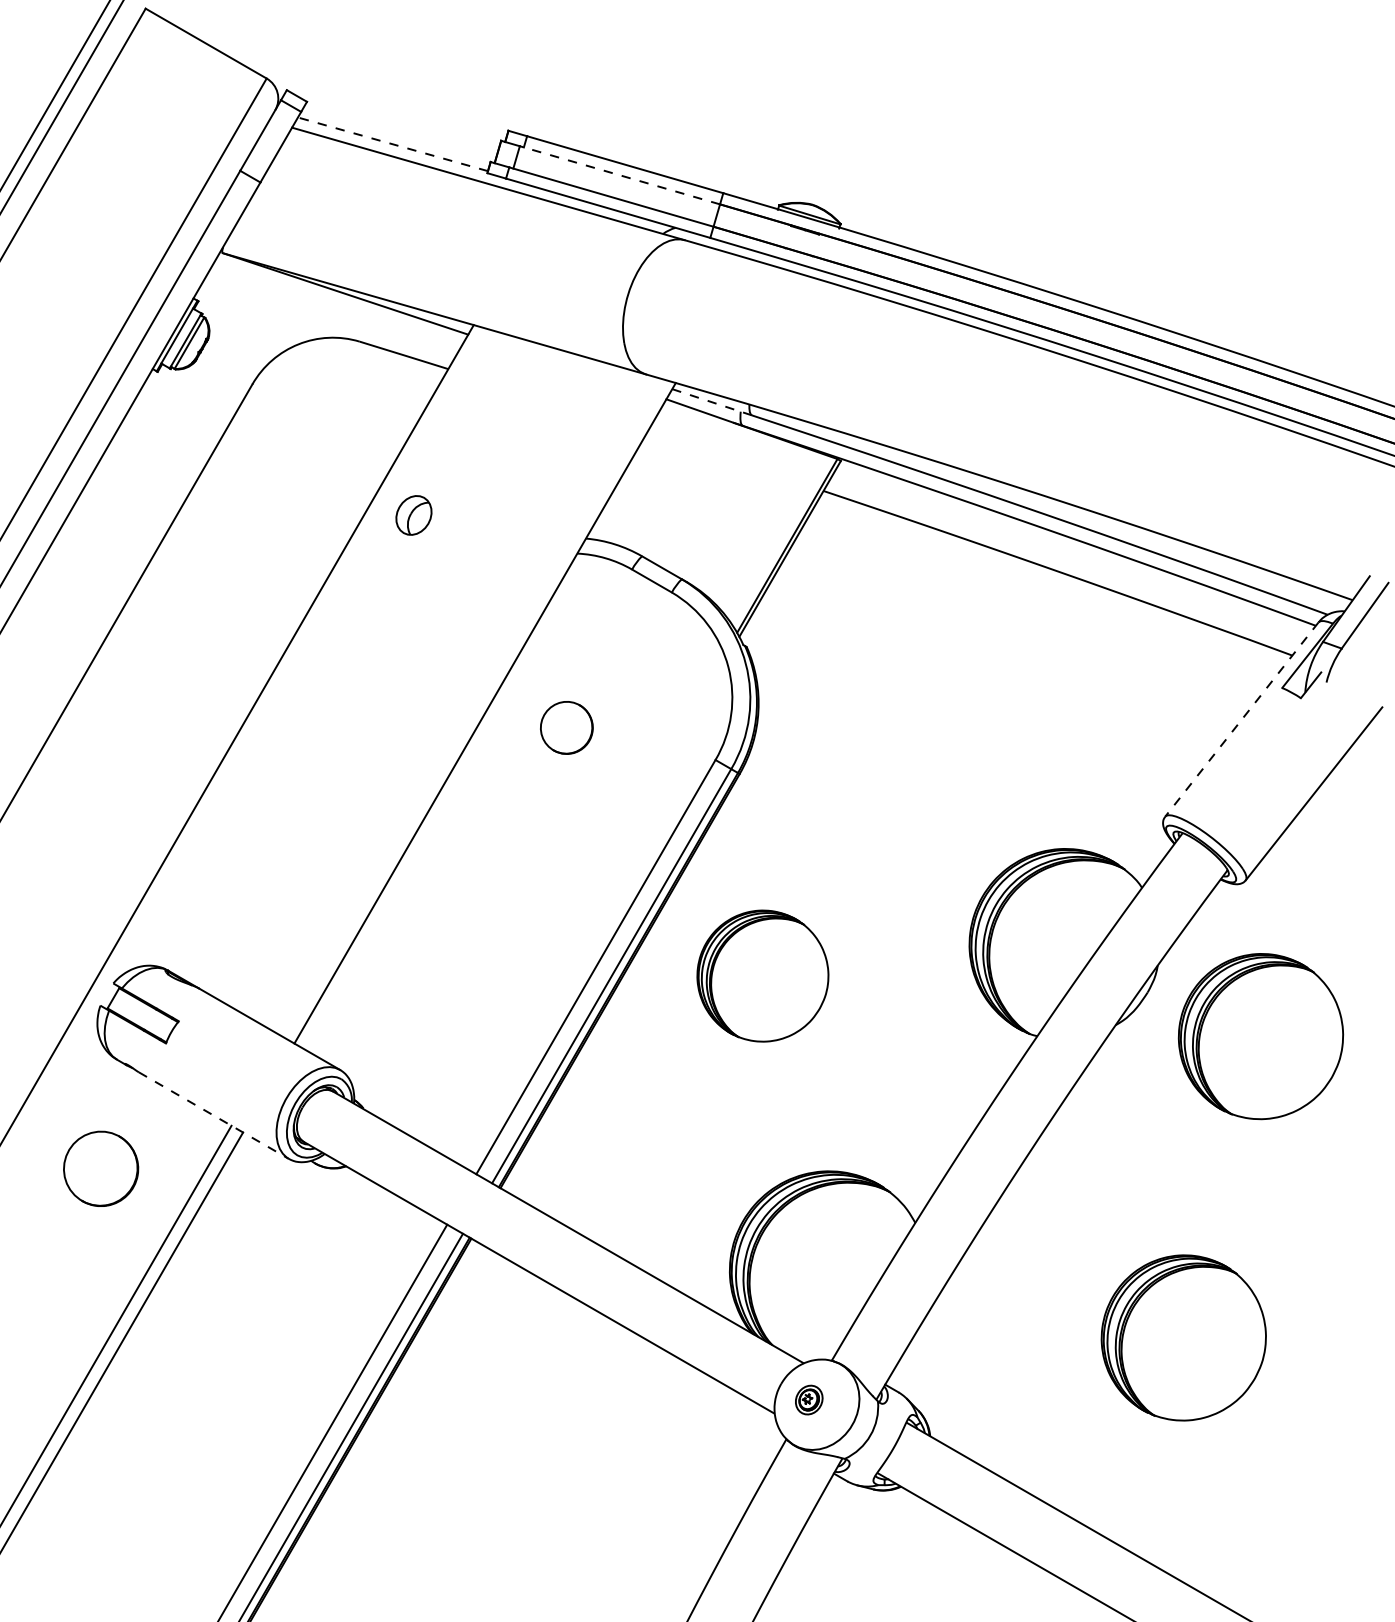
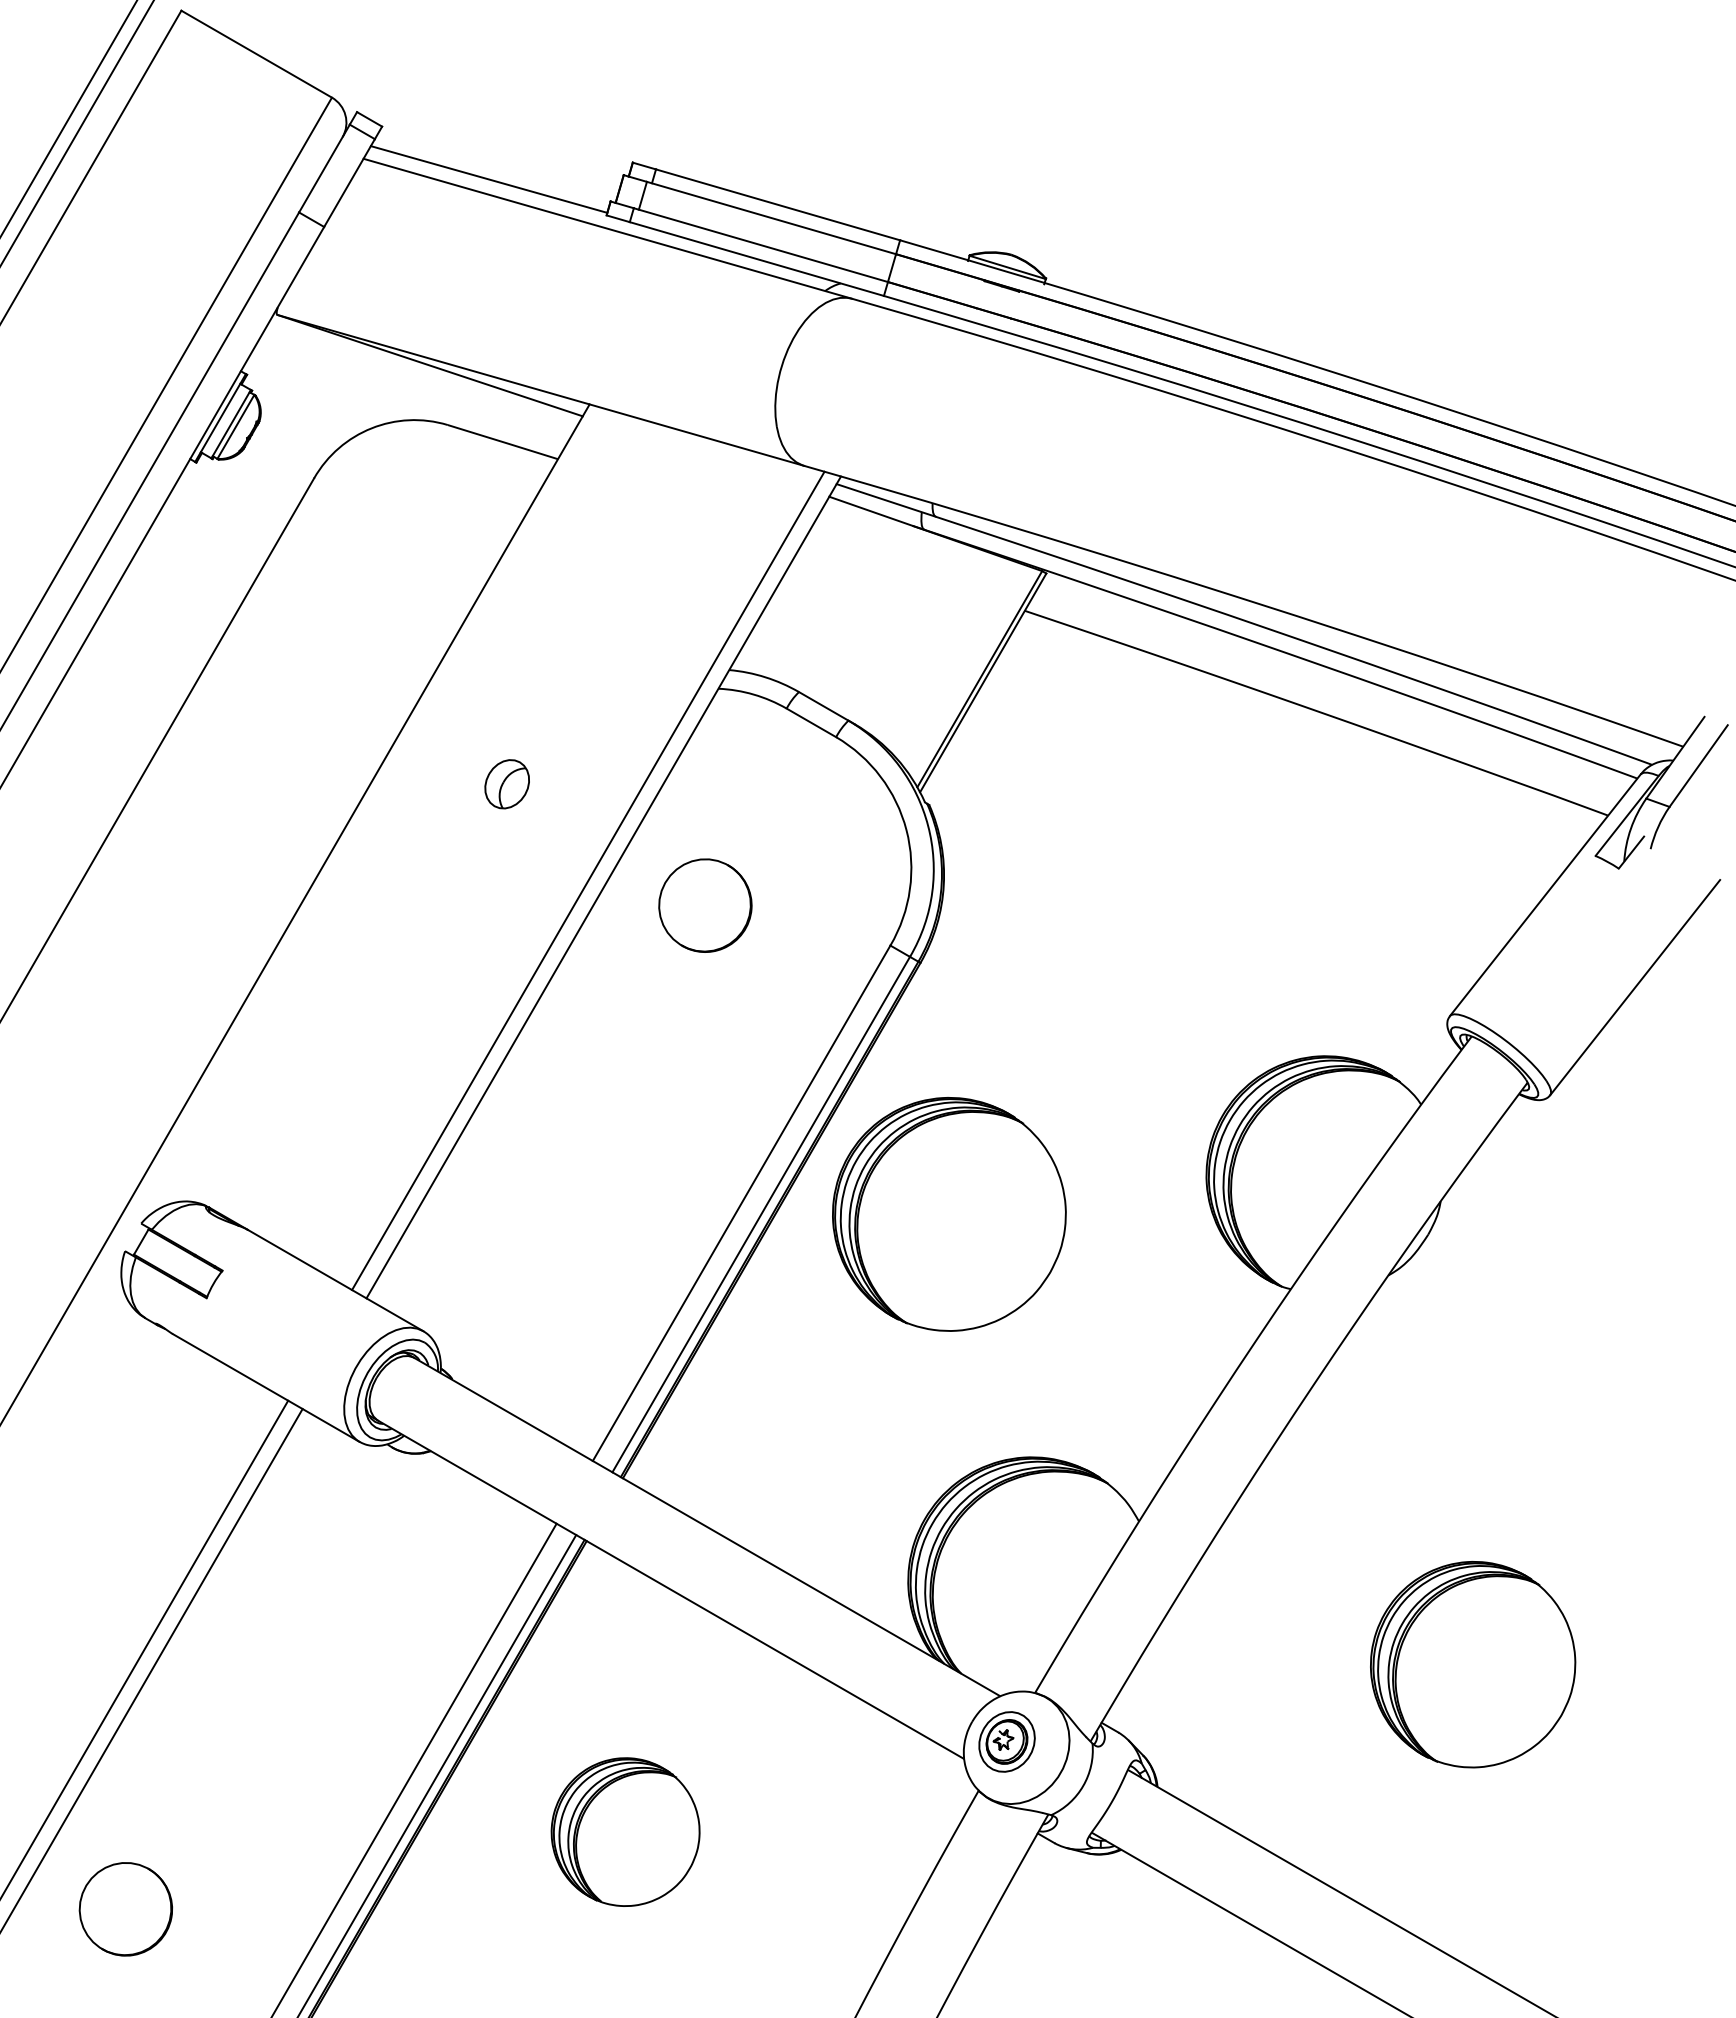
line: (393, 144) -> (489, 179), dashed -> solid
line: (619, 175) -> (771, 218), dashed -> solid
line: (712, 402) -> (886, 500), dashed -> solid
part: (413, 515) -> (506, 784), moved
line: (472, 707) -> (588, 880), added
line: (1242, 719) -> (1545, 895), dashed -> solid
part: (566, 727) -> (705, 905), size x1.43
part: (763, 976) -> (949, 1214), size x1.43
part: (1261, 1036) -> (1569, 1289), removed
line: (214, 1115) -> (266, 1387), dashed -> solid
part: (100, 1169) -> (125, 1909), moved
part: (808, 1399) -> (1006, 1741), size x1.67
part: (502, 1472) -> (625, 1831), added

